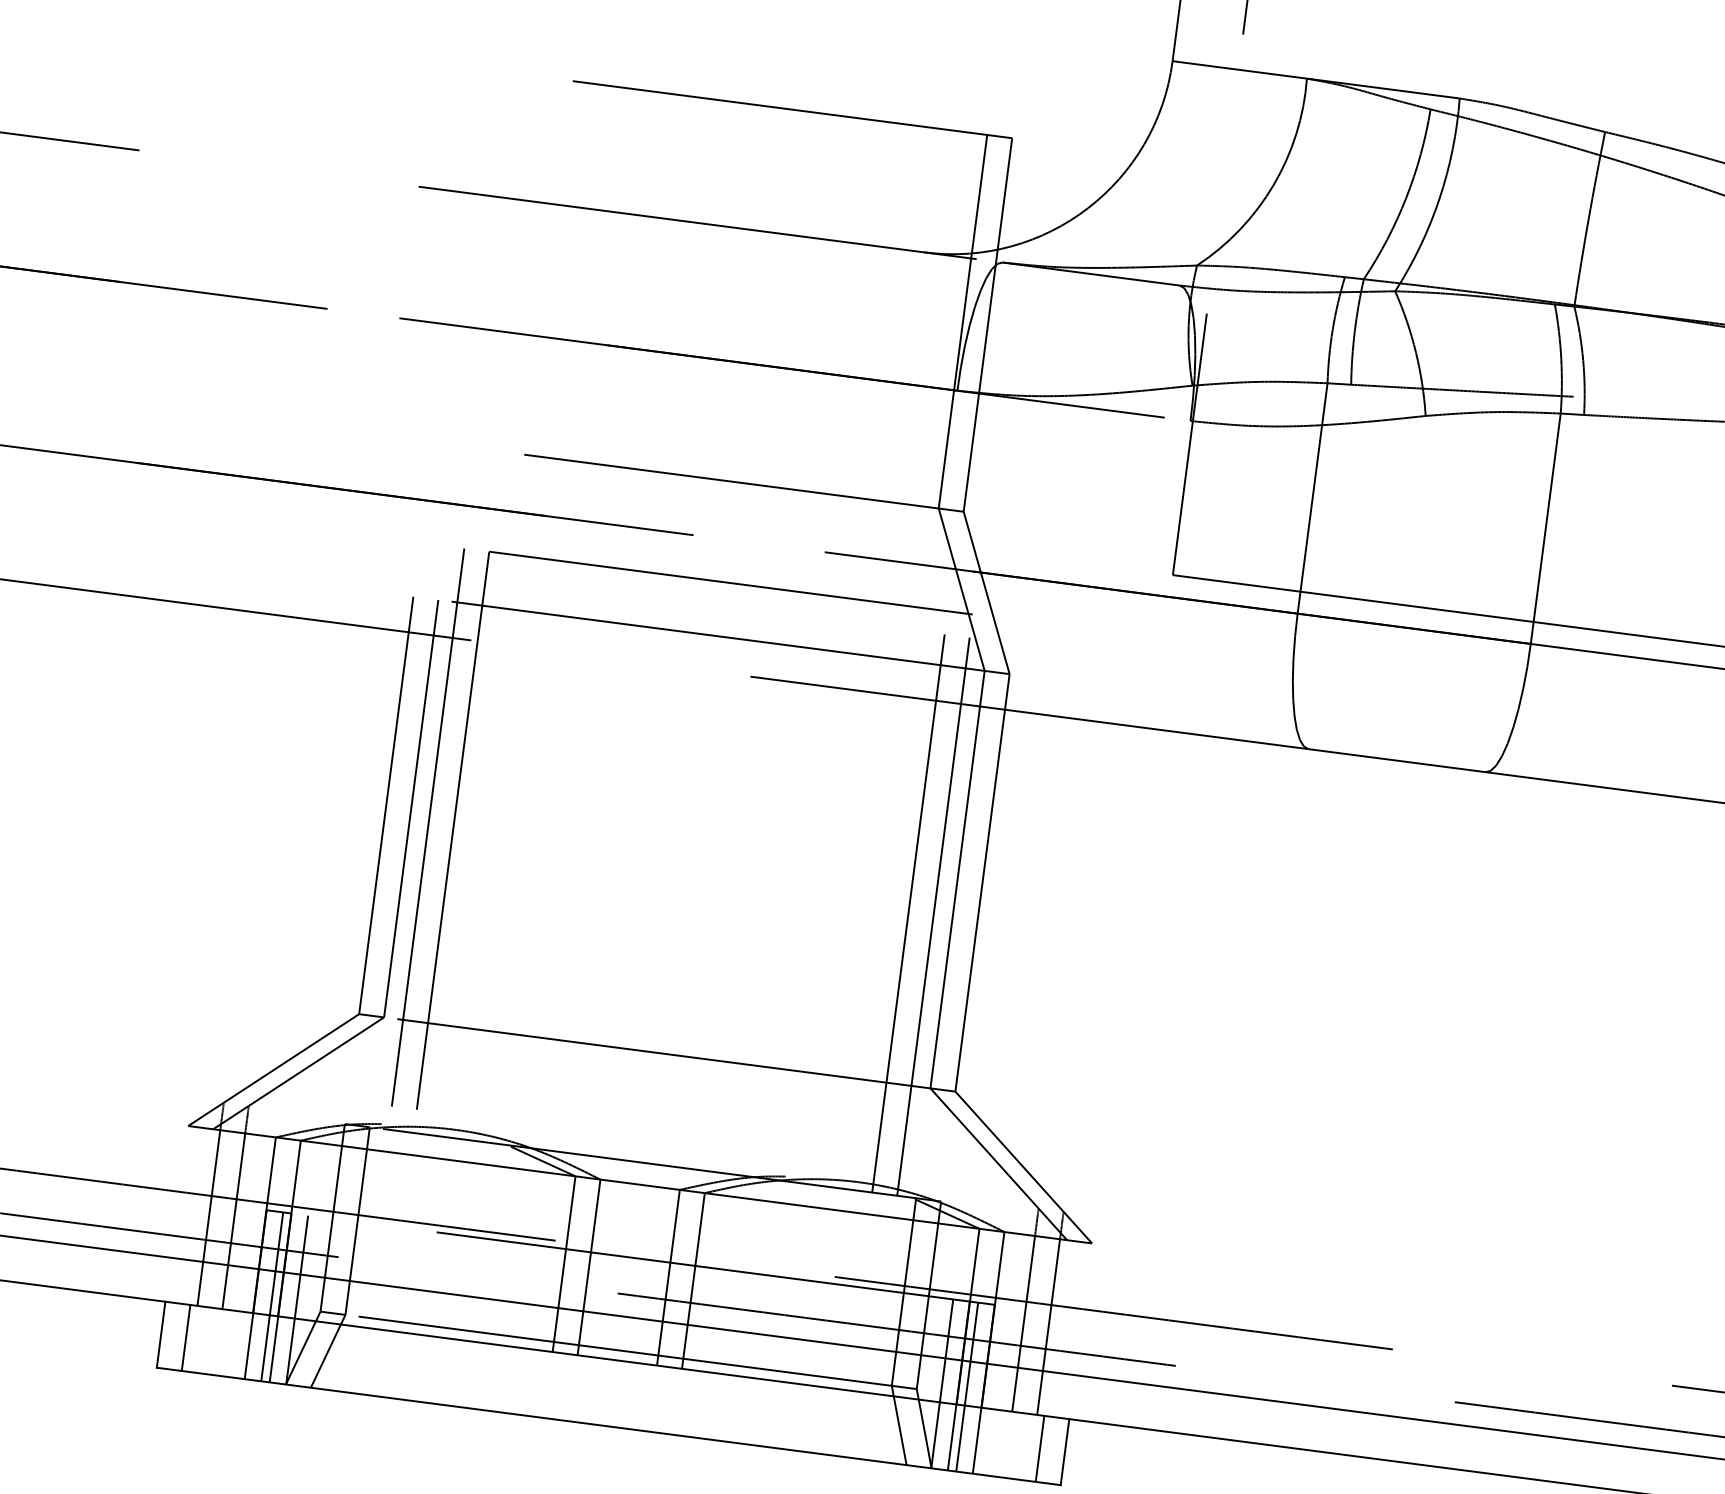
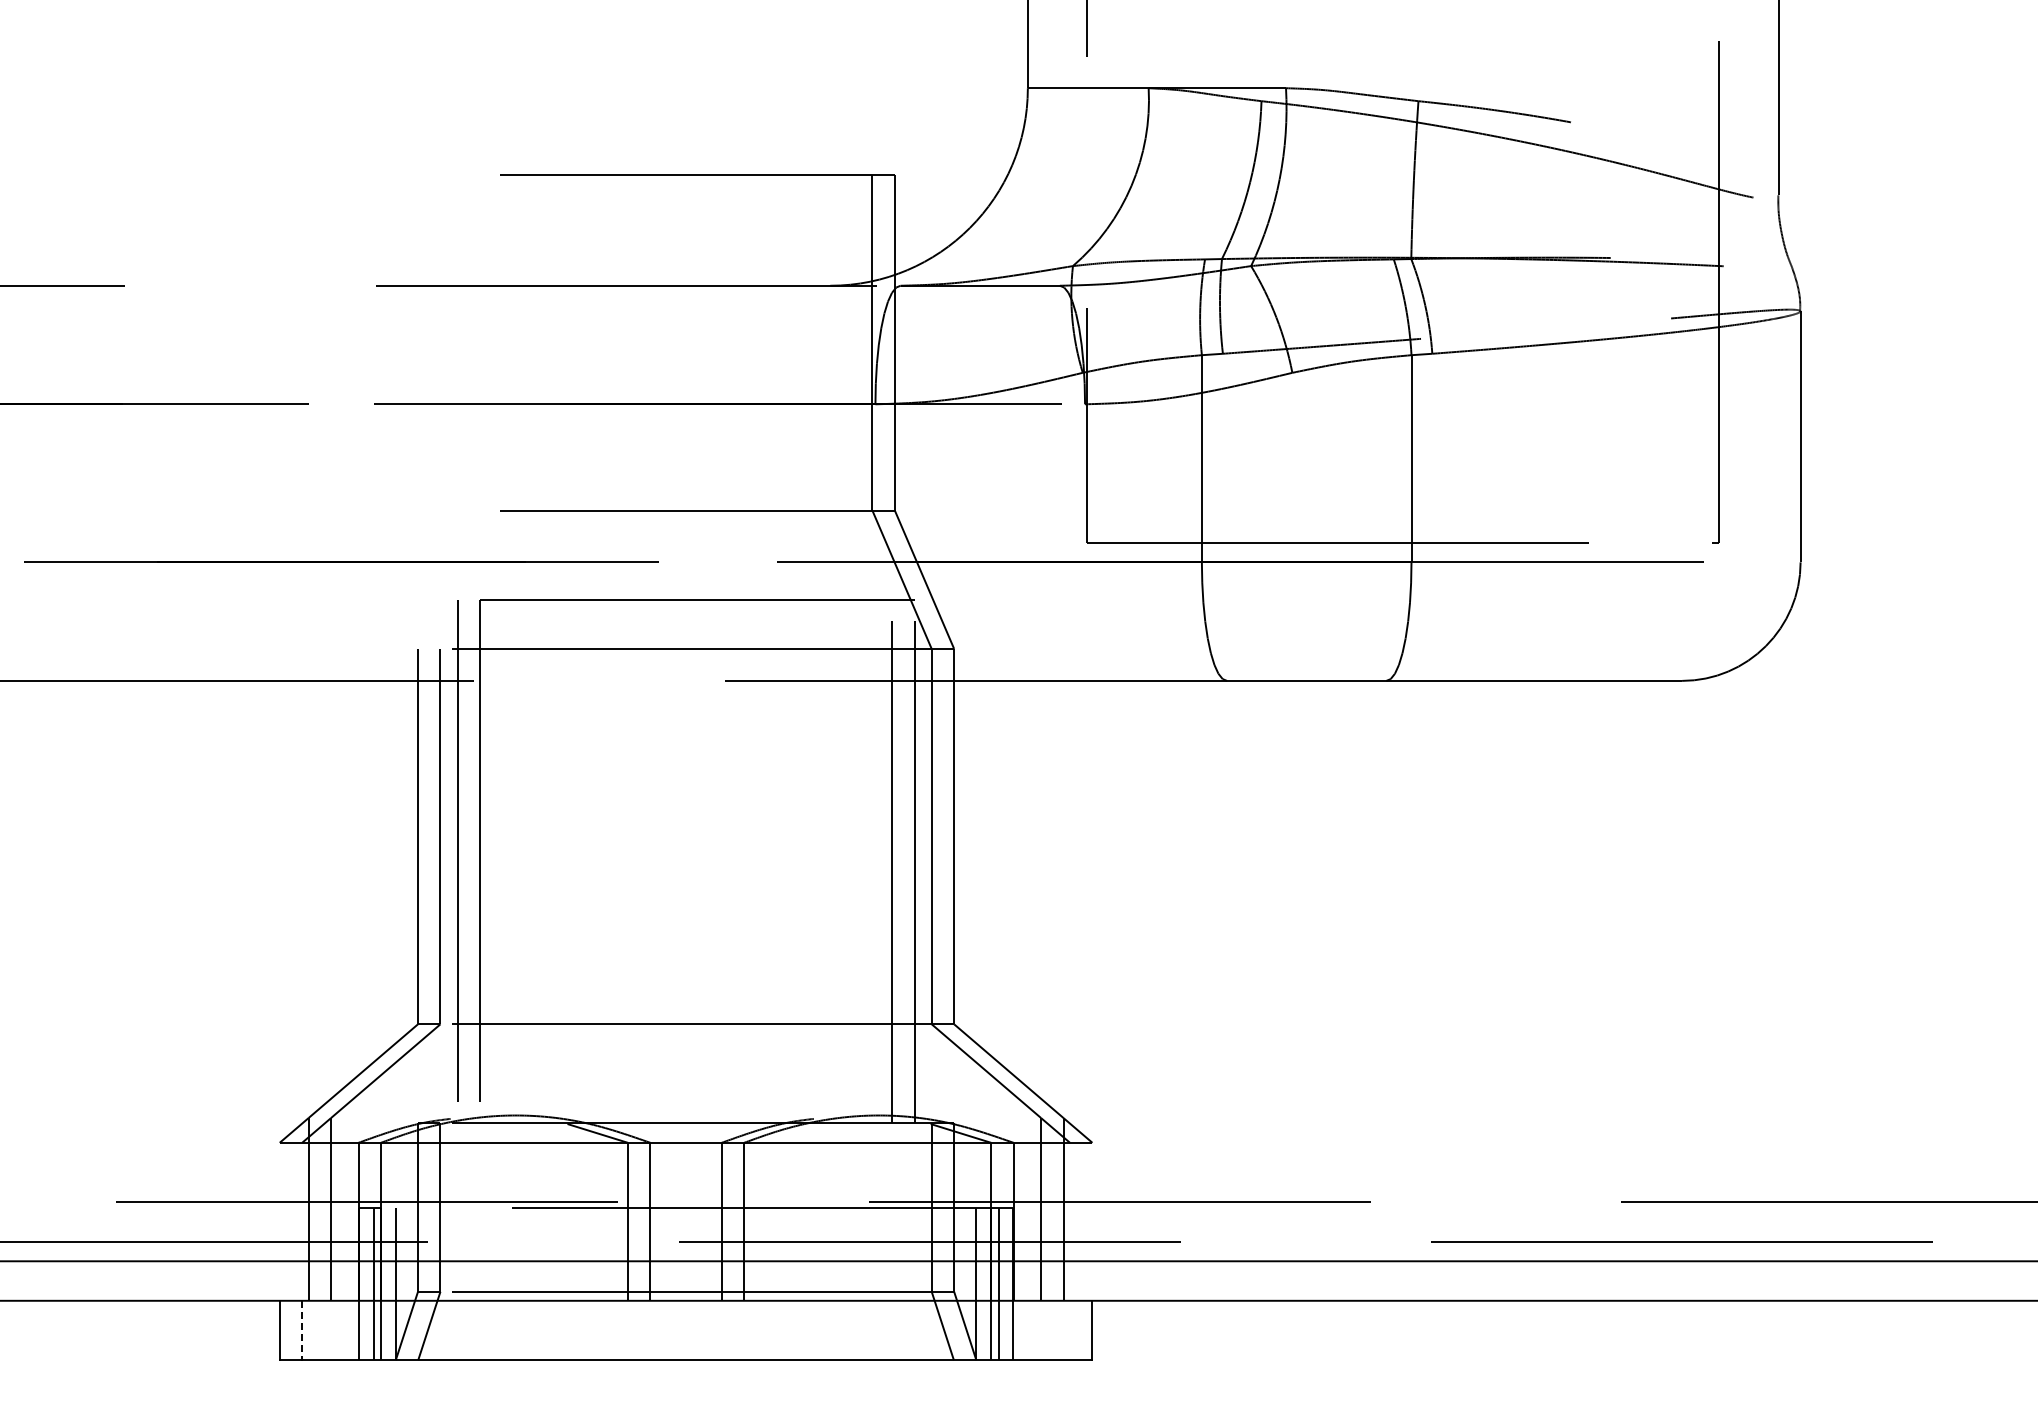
line: (186, 1338) -> (302, 1330), solid -> dashed
line: (1040, 1448) -> (1070, 1330), removed

